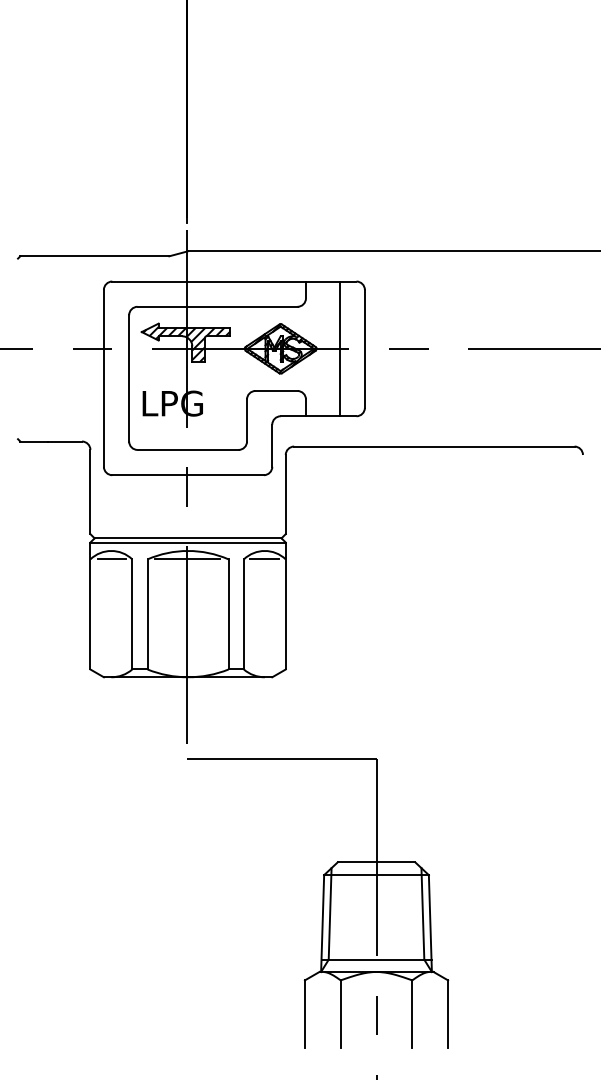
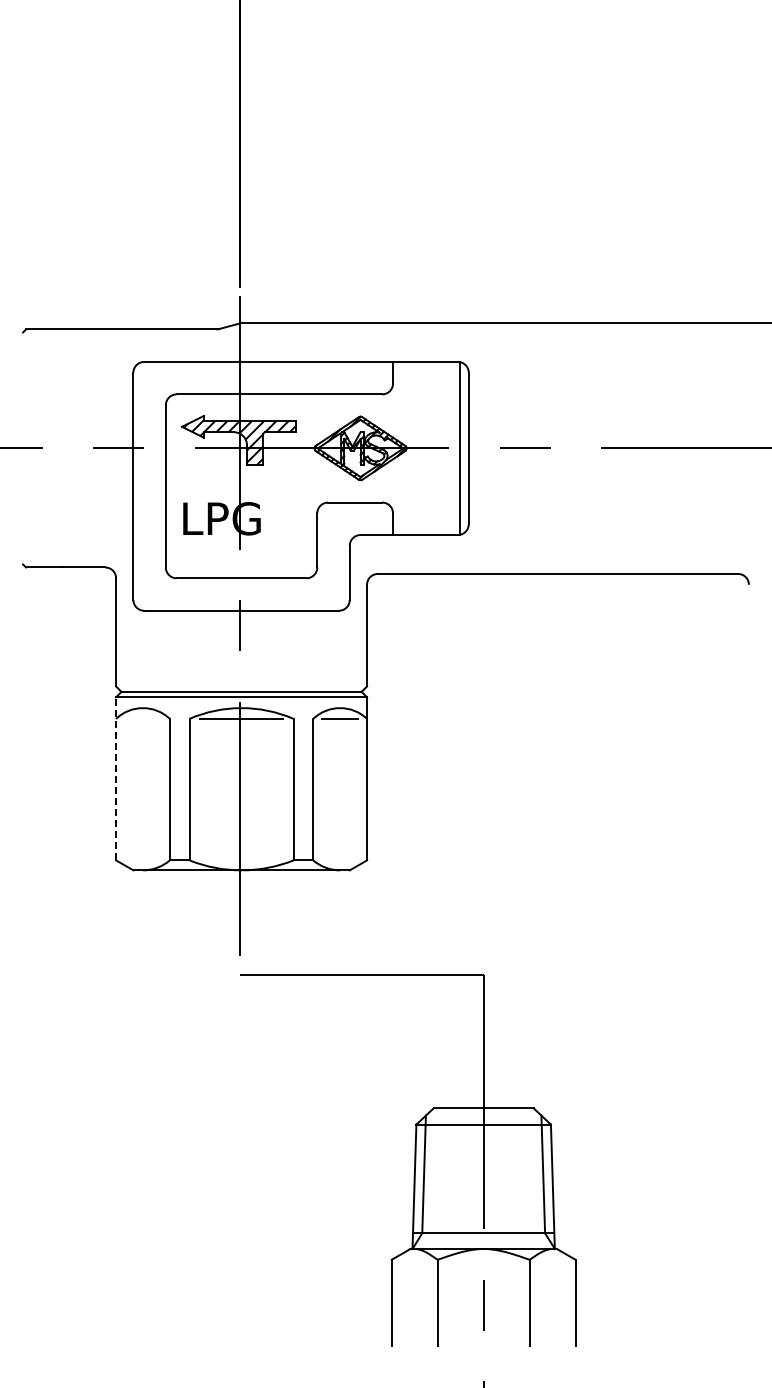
line: (339, 348) -> (460, 448), moved
line: (111, 559) -> (143, 718), removed
line: (90, 605) -> (116, 778), solid -> dashed

